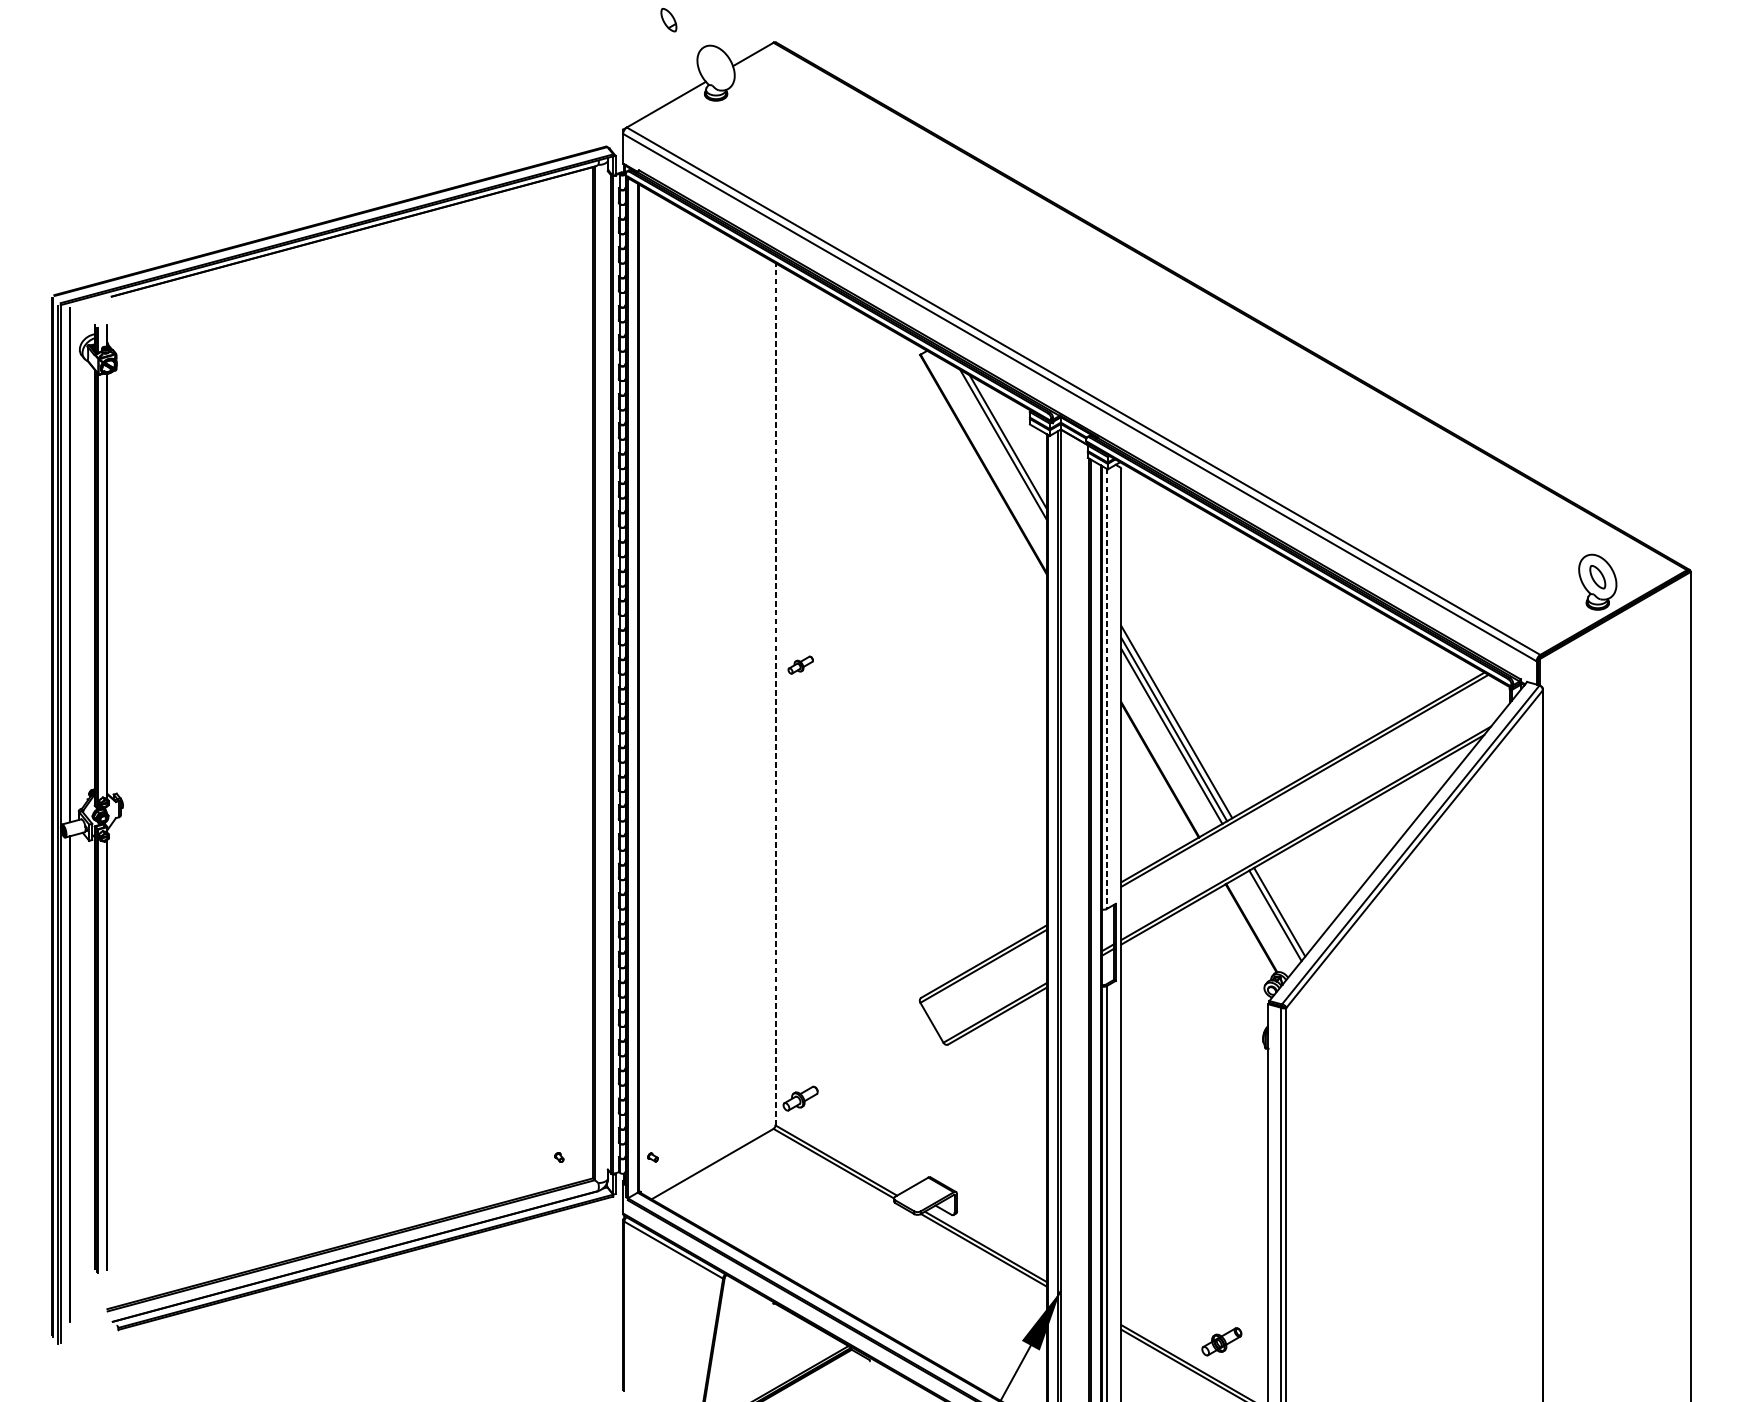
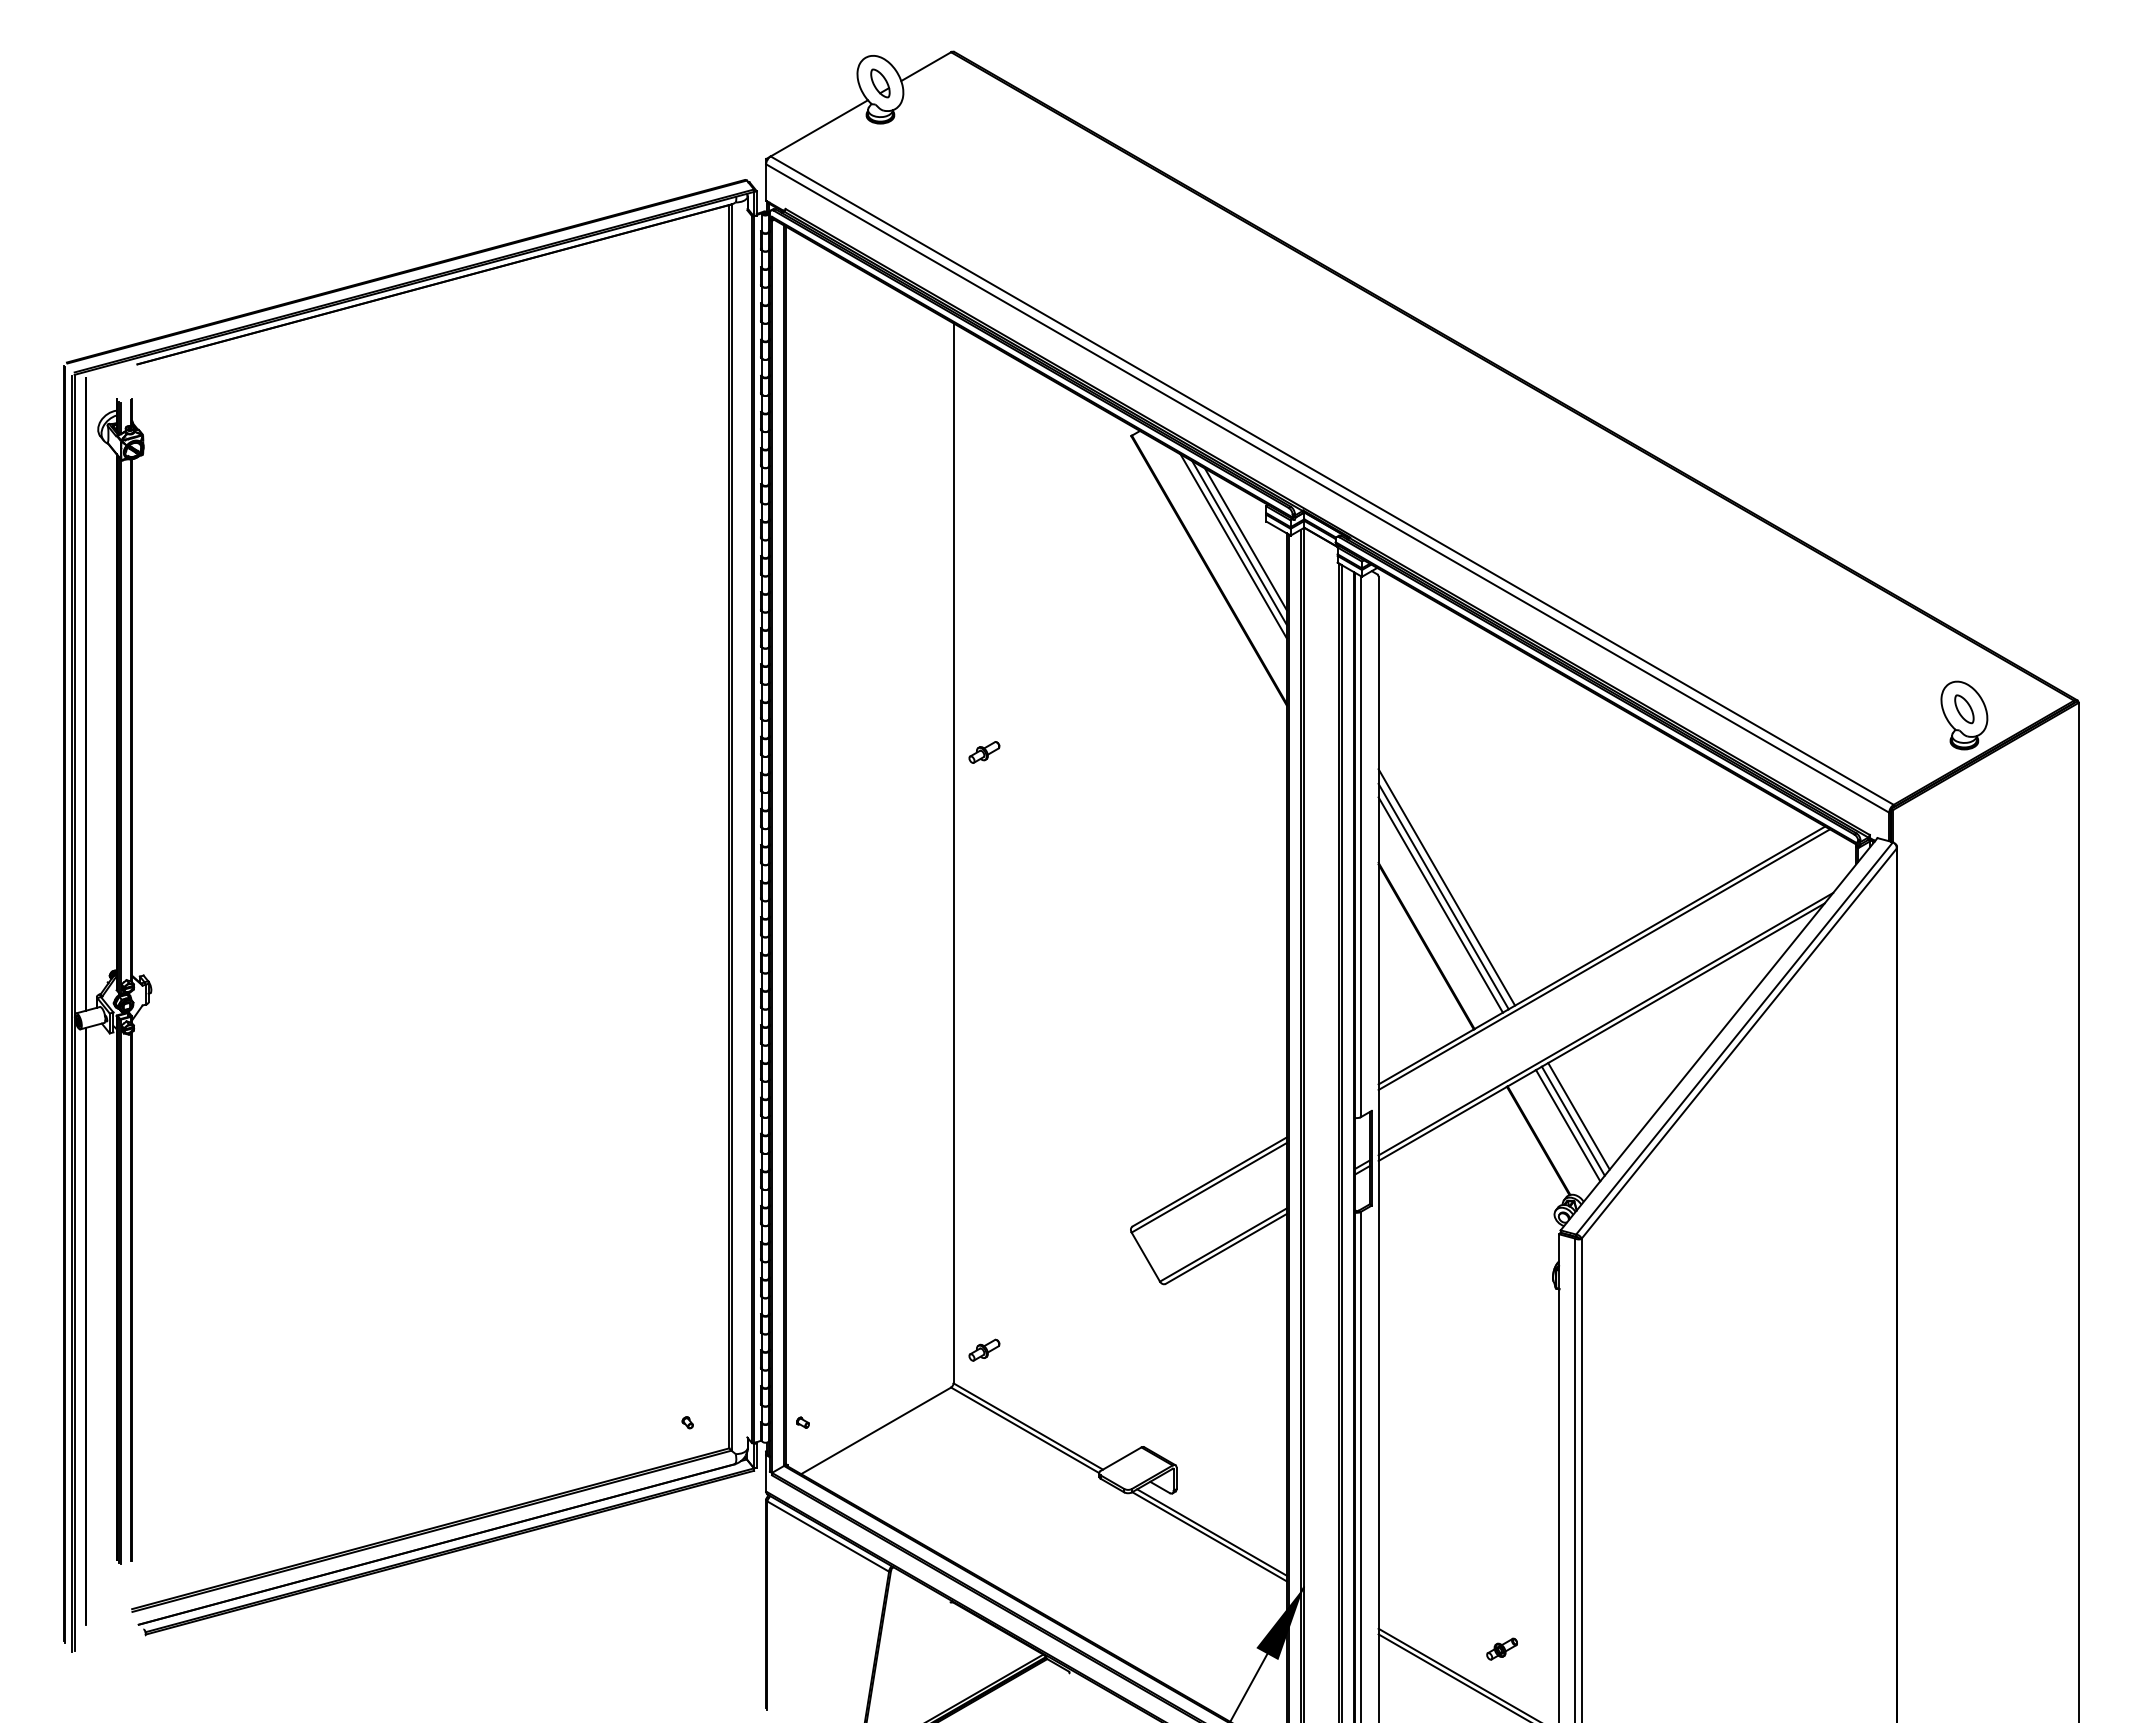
part: (668, 20) -> (880, 83), moved
line: (1013, 439) -> (1245, 539), added
part: (800, 665) -> (984, 752), moved
line: (1106, 688) -> (1360, 846), dashed -> solid
line: (775, 694) -> (953, 853), dashed -> solid
line: (1283, 908) -> (1578, 1116), added
part: (800, 1097) -> (984, 1349), size x0.71
part: (1221, 1341) -> (1501, 1648), size x0.62

